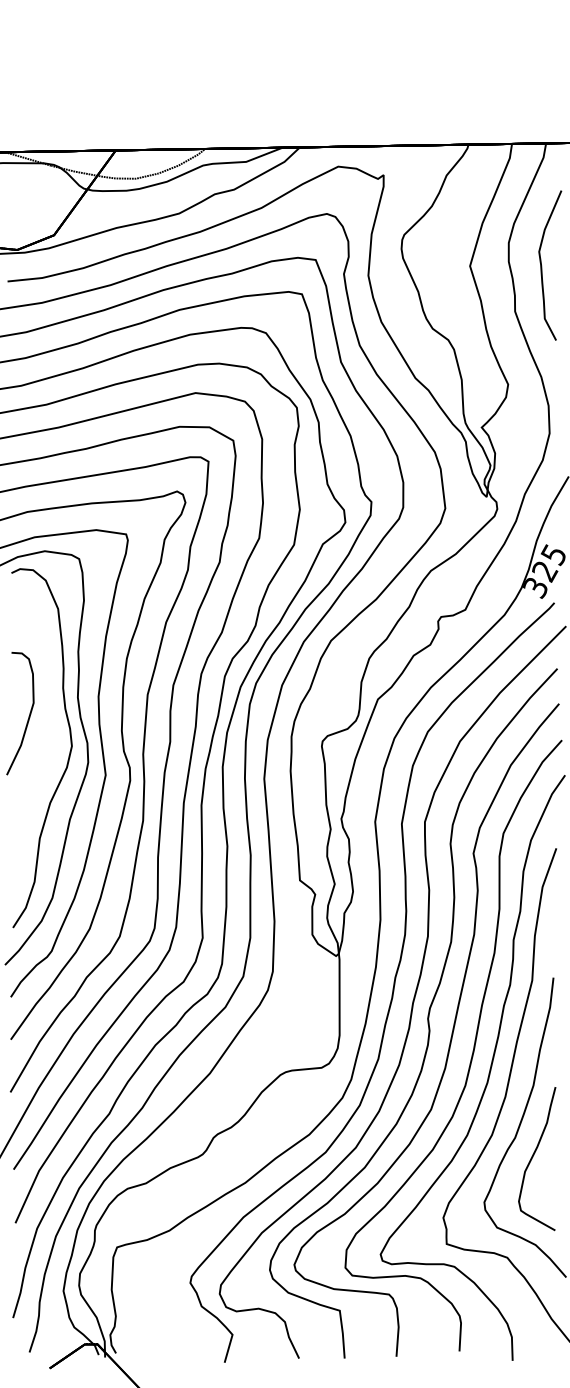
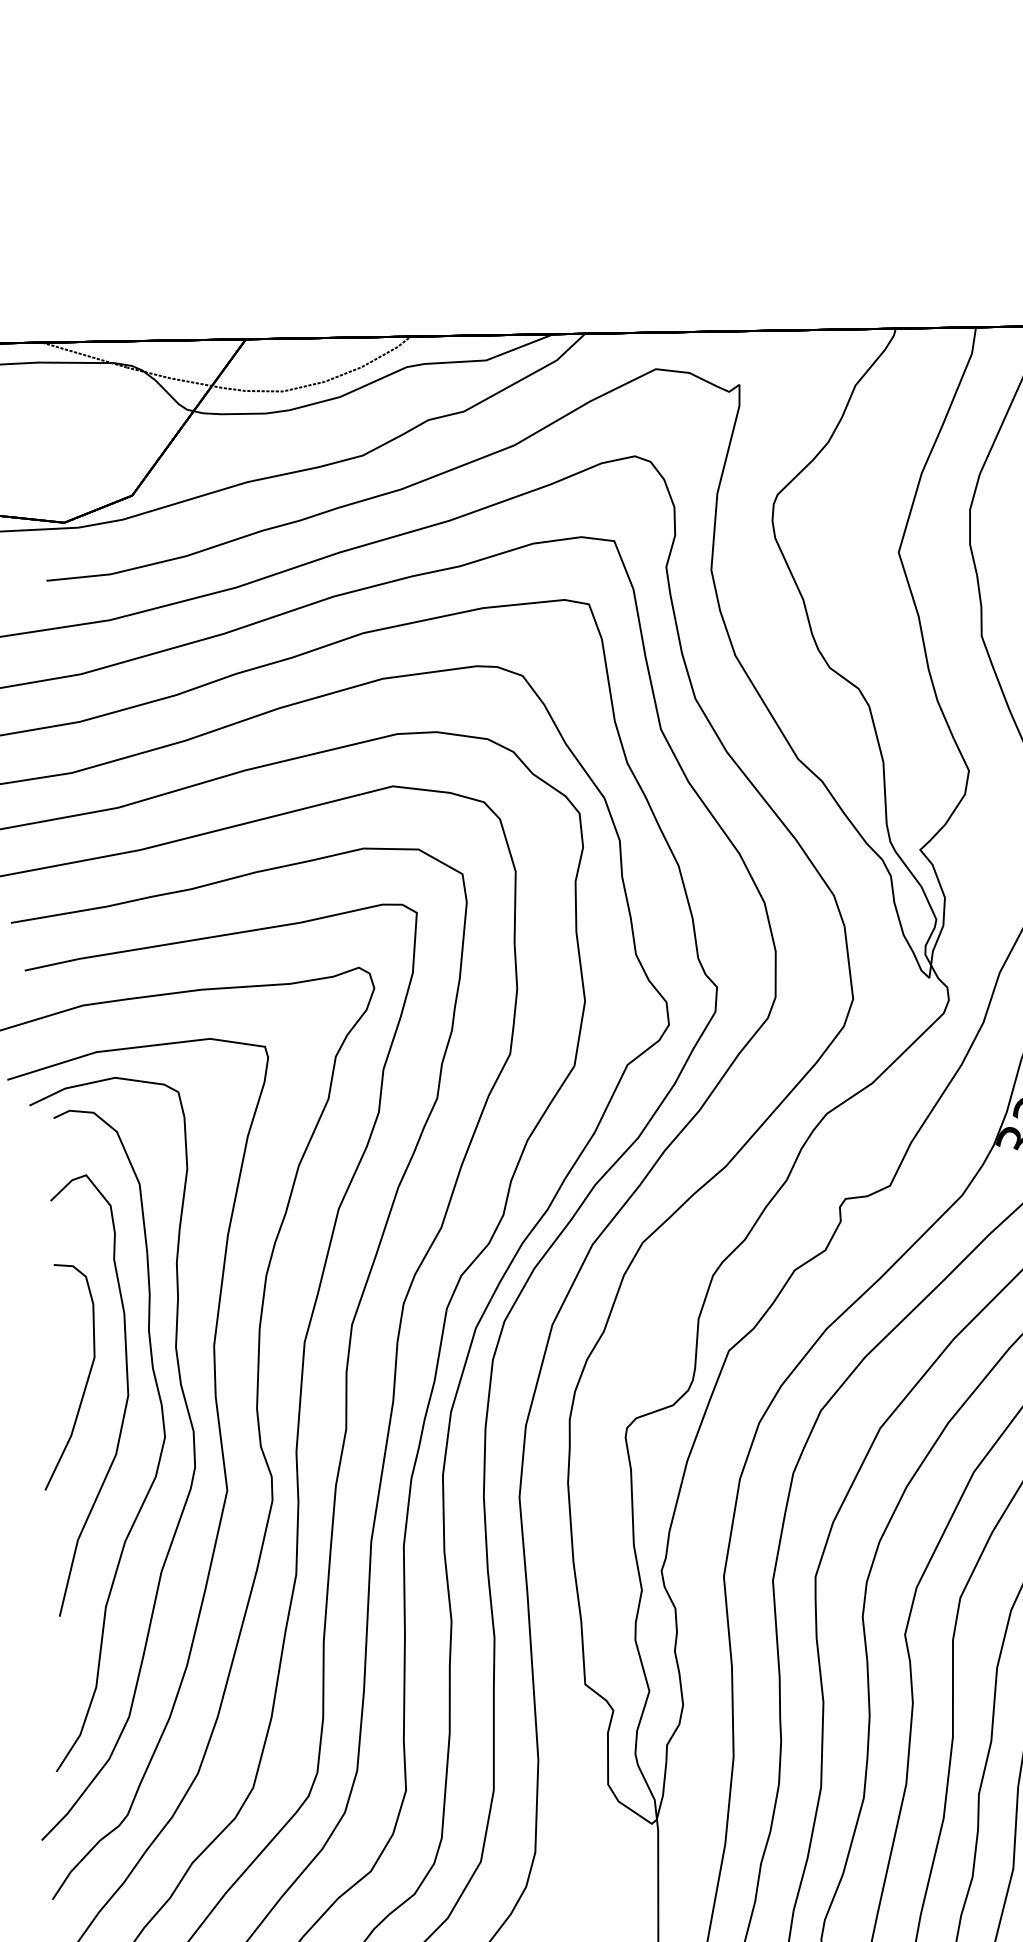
curve: (49, 729) -> (123, 1406), added

